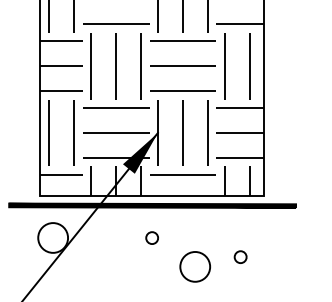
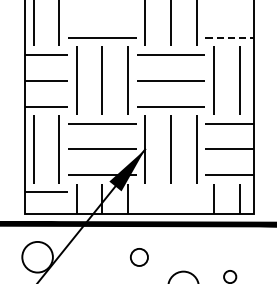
line: (240, 24) -> (230, 38), solid -> dashed
line: (182, 174) -> (170, 192), removed
part: (151, 237) -> (138, 256), size x1.4

